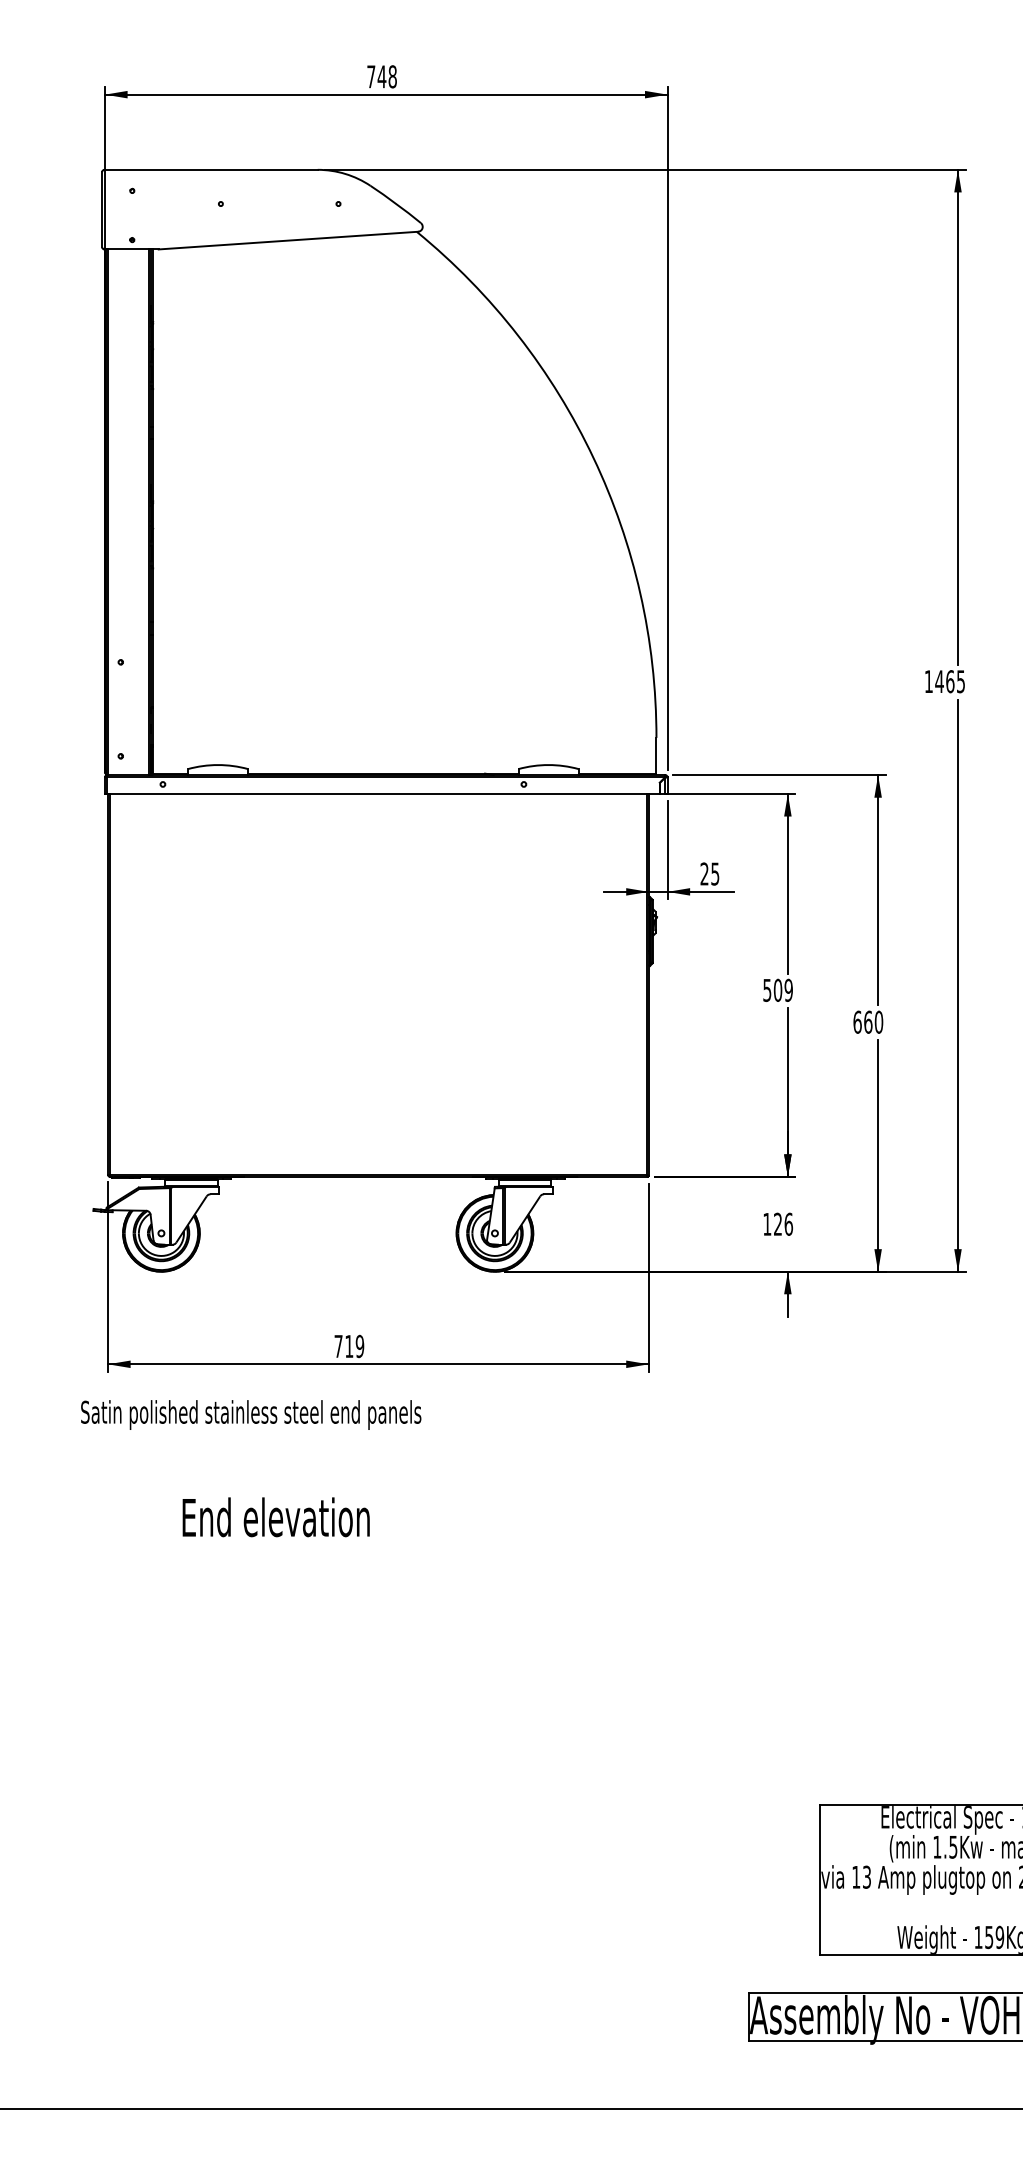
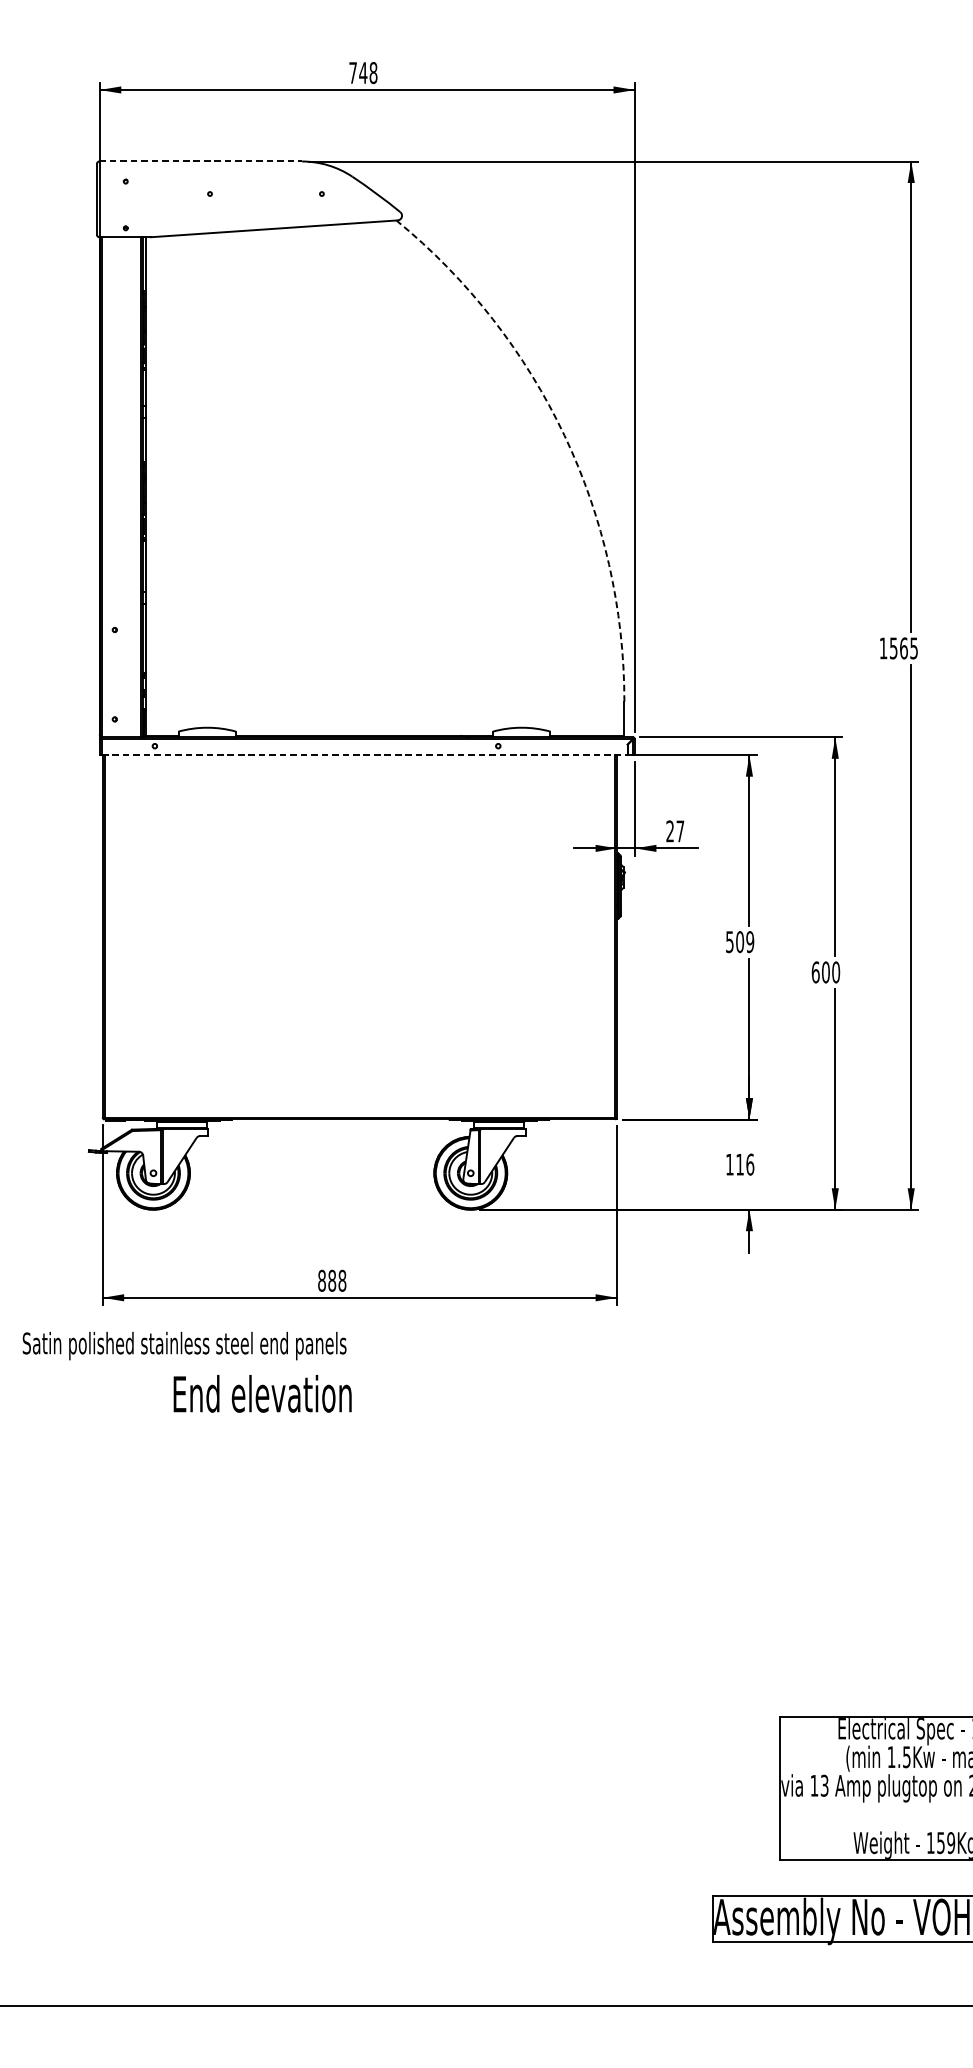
line: (211, 169) -> (201, 161), solid -> dashed
arc: (593, 457) -> (564, 435), solid -> dashed
text: (939, 681) -> (893, 648), 1465 -> 1565
line: (384, 793) -> (365, 754), solid -> dashed
text: (715, 873) -> (680, 830), 25 -> 27
text: (868, 1021) -> (826, 971), 660 -> 600
text: (777, 1223) -> (739, 1163), 126 -> 116
text: (349, 1346) -> (332, 1280), 719 -> 888
text: (251, 1414) -> (184, 1345), moved
text: (275, 1517) -> (261, 1394), moved

